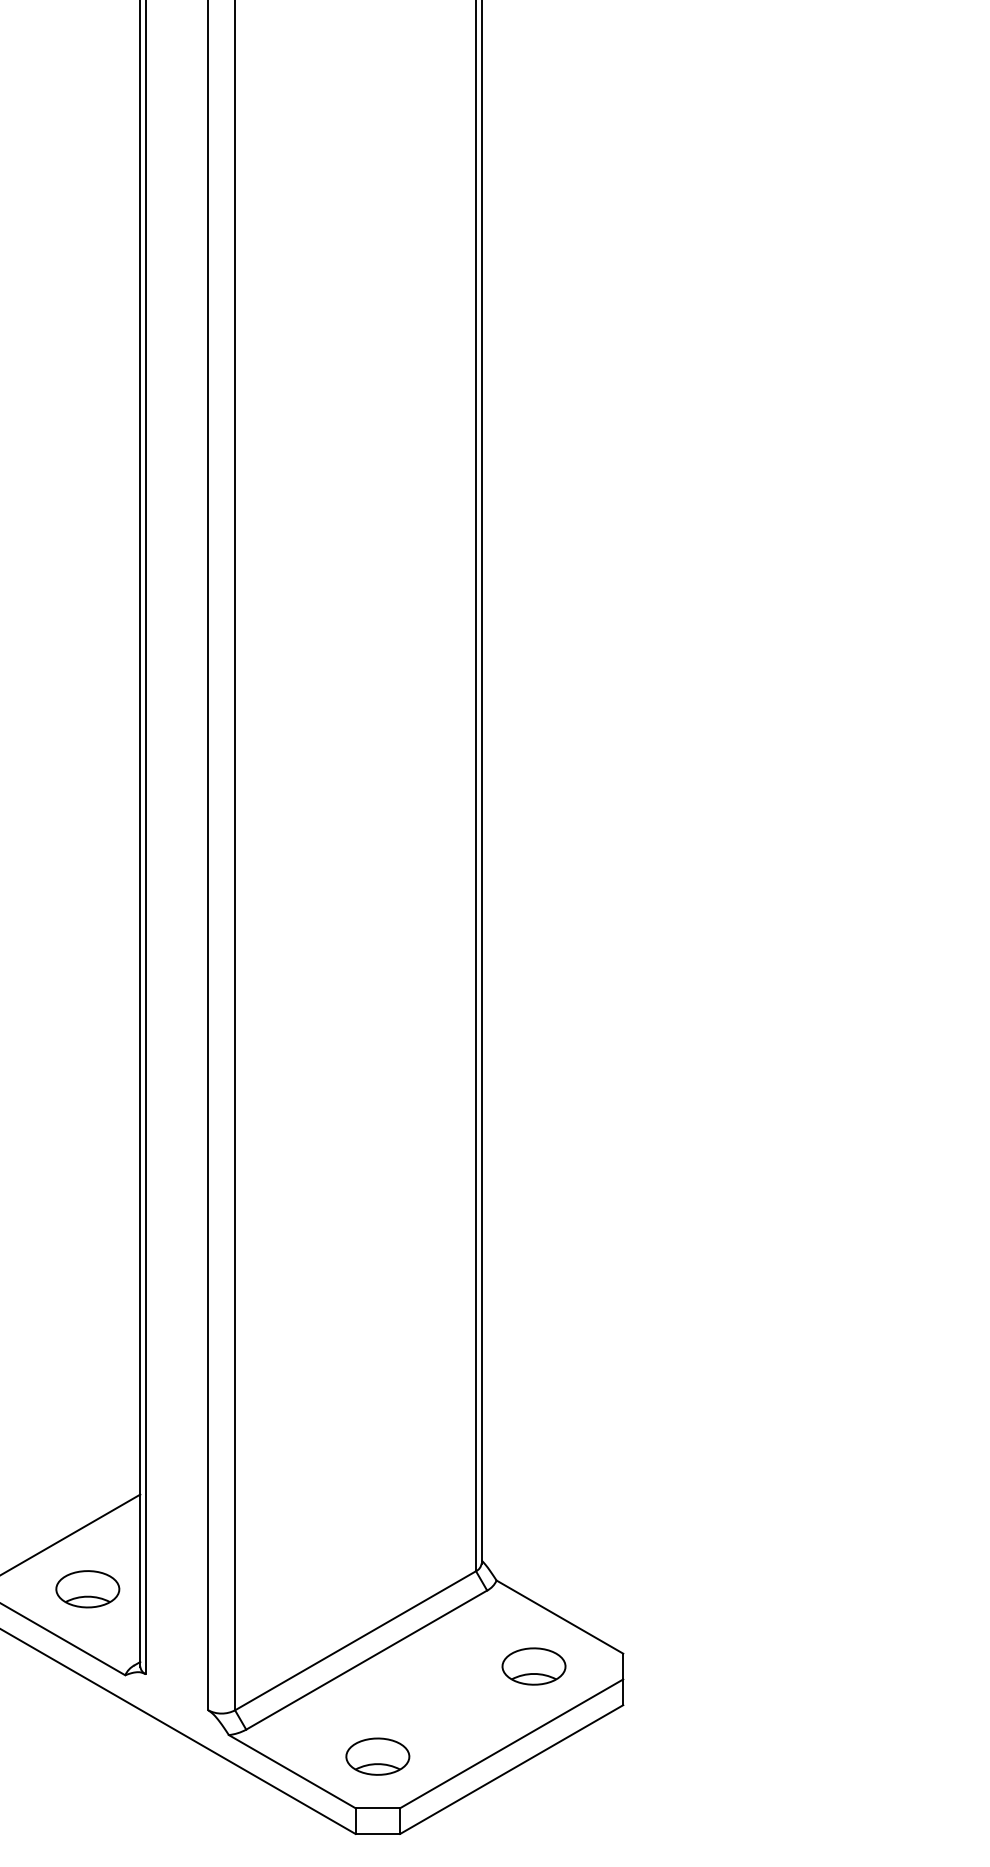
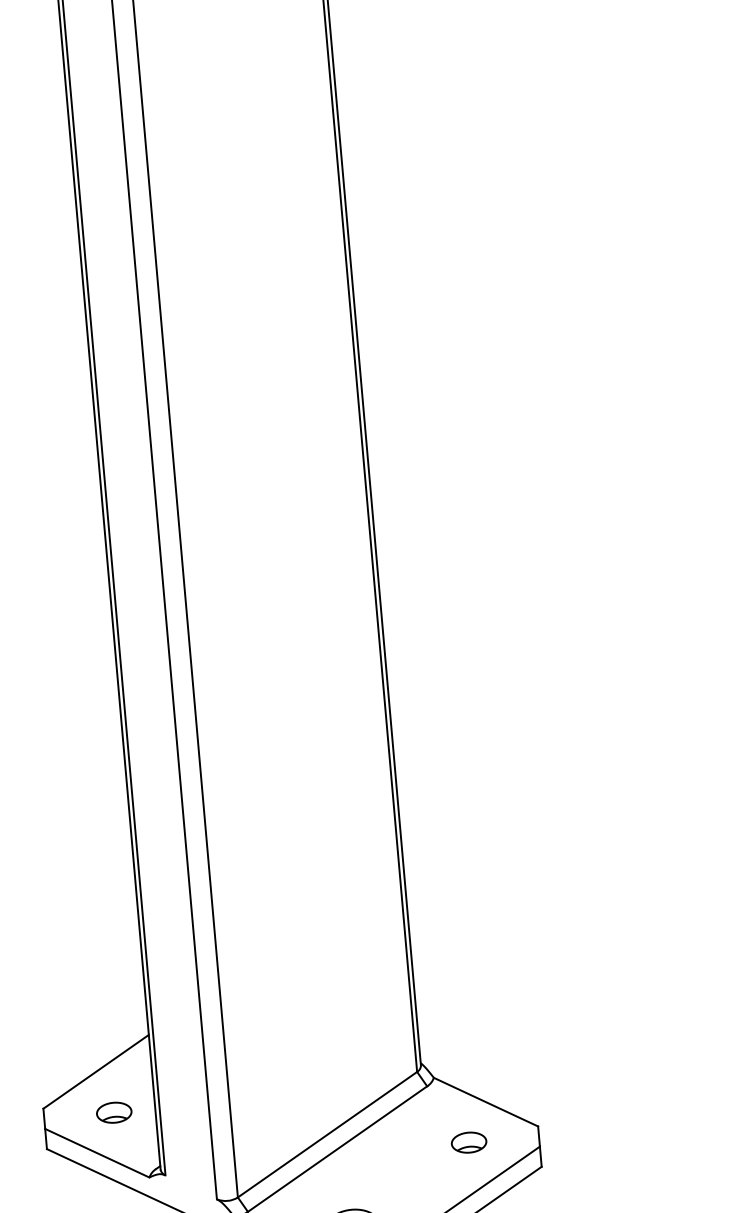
part: (87, 1589) -> (113, 1112), size x0.7
part: (533, 1666) -> (468, 1142), size x0.7

